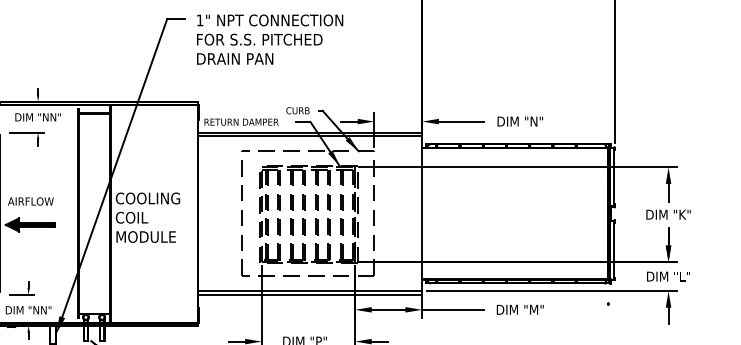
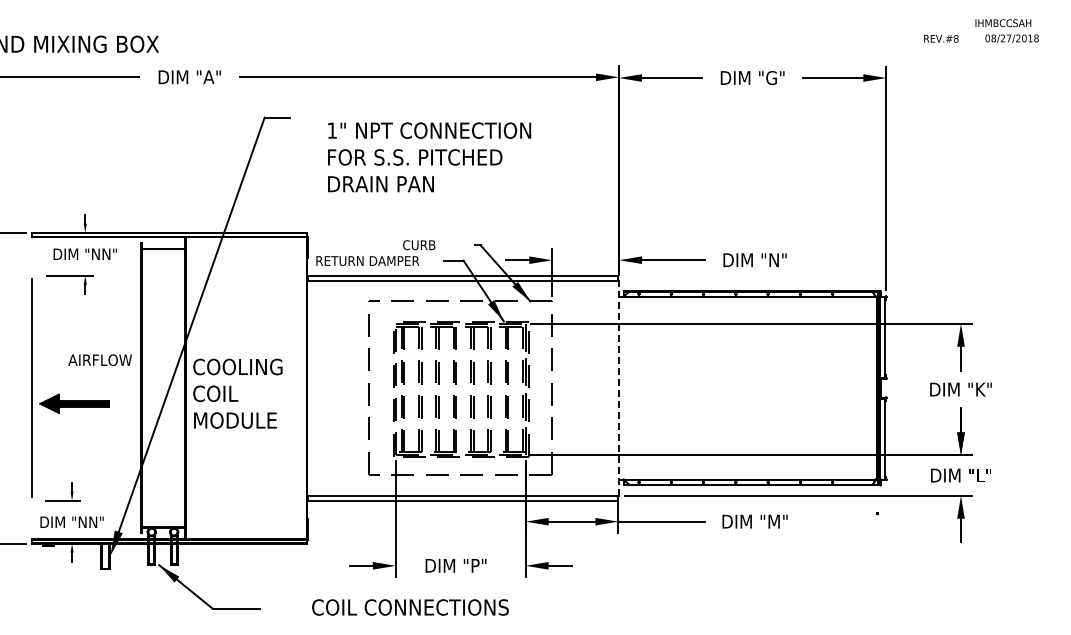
text: (270, 39) -> (429, 157), moved
text: (298, 111) -> (419, 245), moved
text: (30, 201) -> (99, 359), moved
line: (422, 213) -> (619, 387), solid -> dashed

